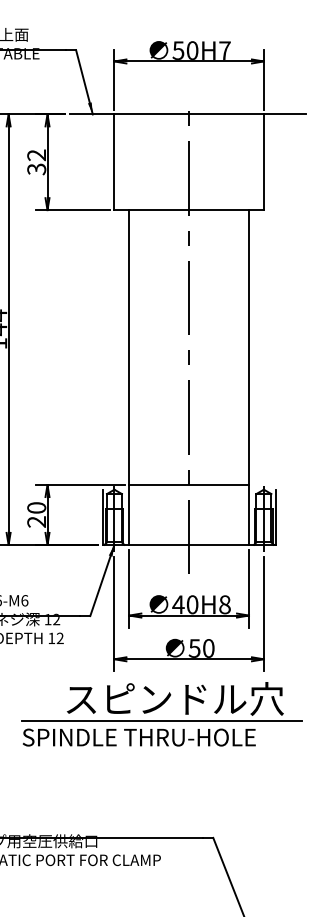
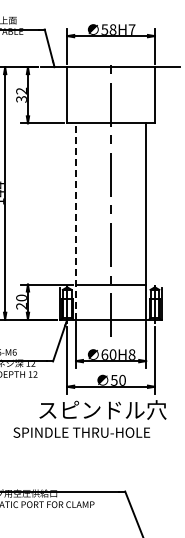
text: (191, 50) -> (112, 29), 50H7 -> 58H7
line: (130, 375) -> (76, 220), solid -> dashed
text: (177, 604) -> (104, 354), 40H8 -> 60H8
line: (162, 721) -> (95, 423), removed

